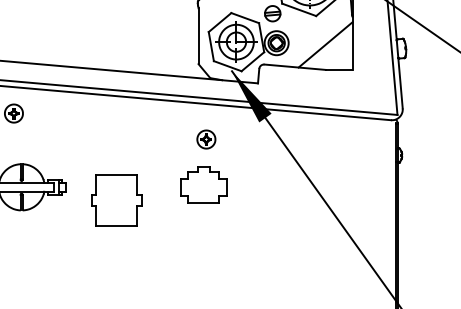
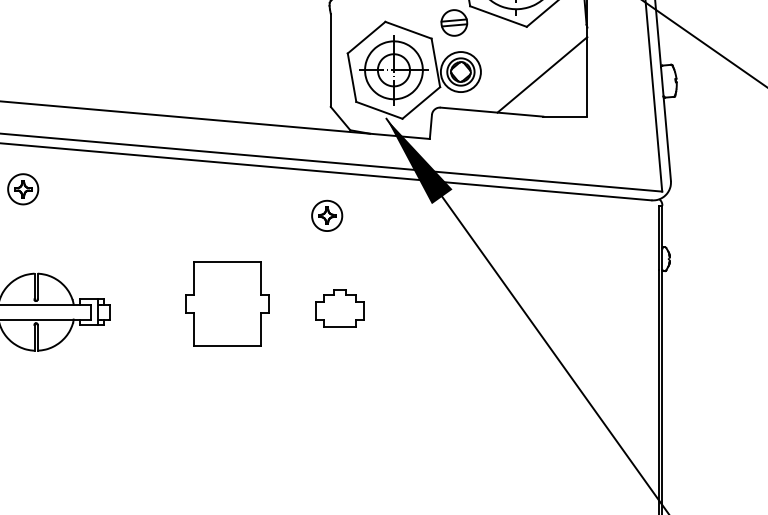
part: (206, 139) -> (327, 215), moved
part: (204, 184) -> (340, 307), size x0.62
part: (116, 200) -> (227, 304), moved

